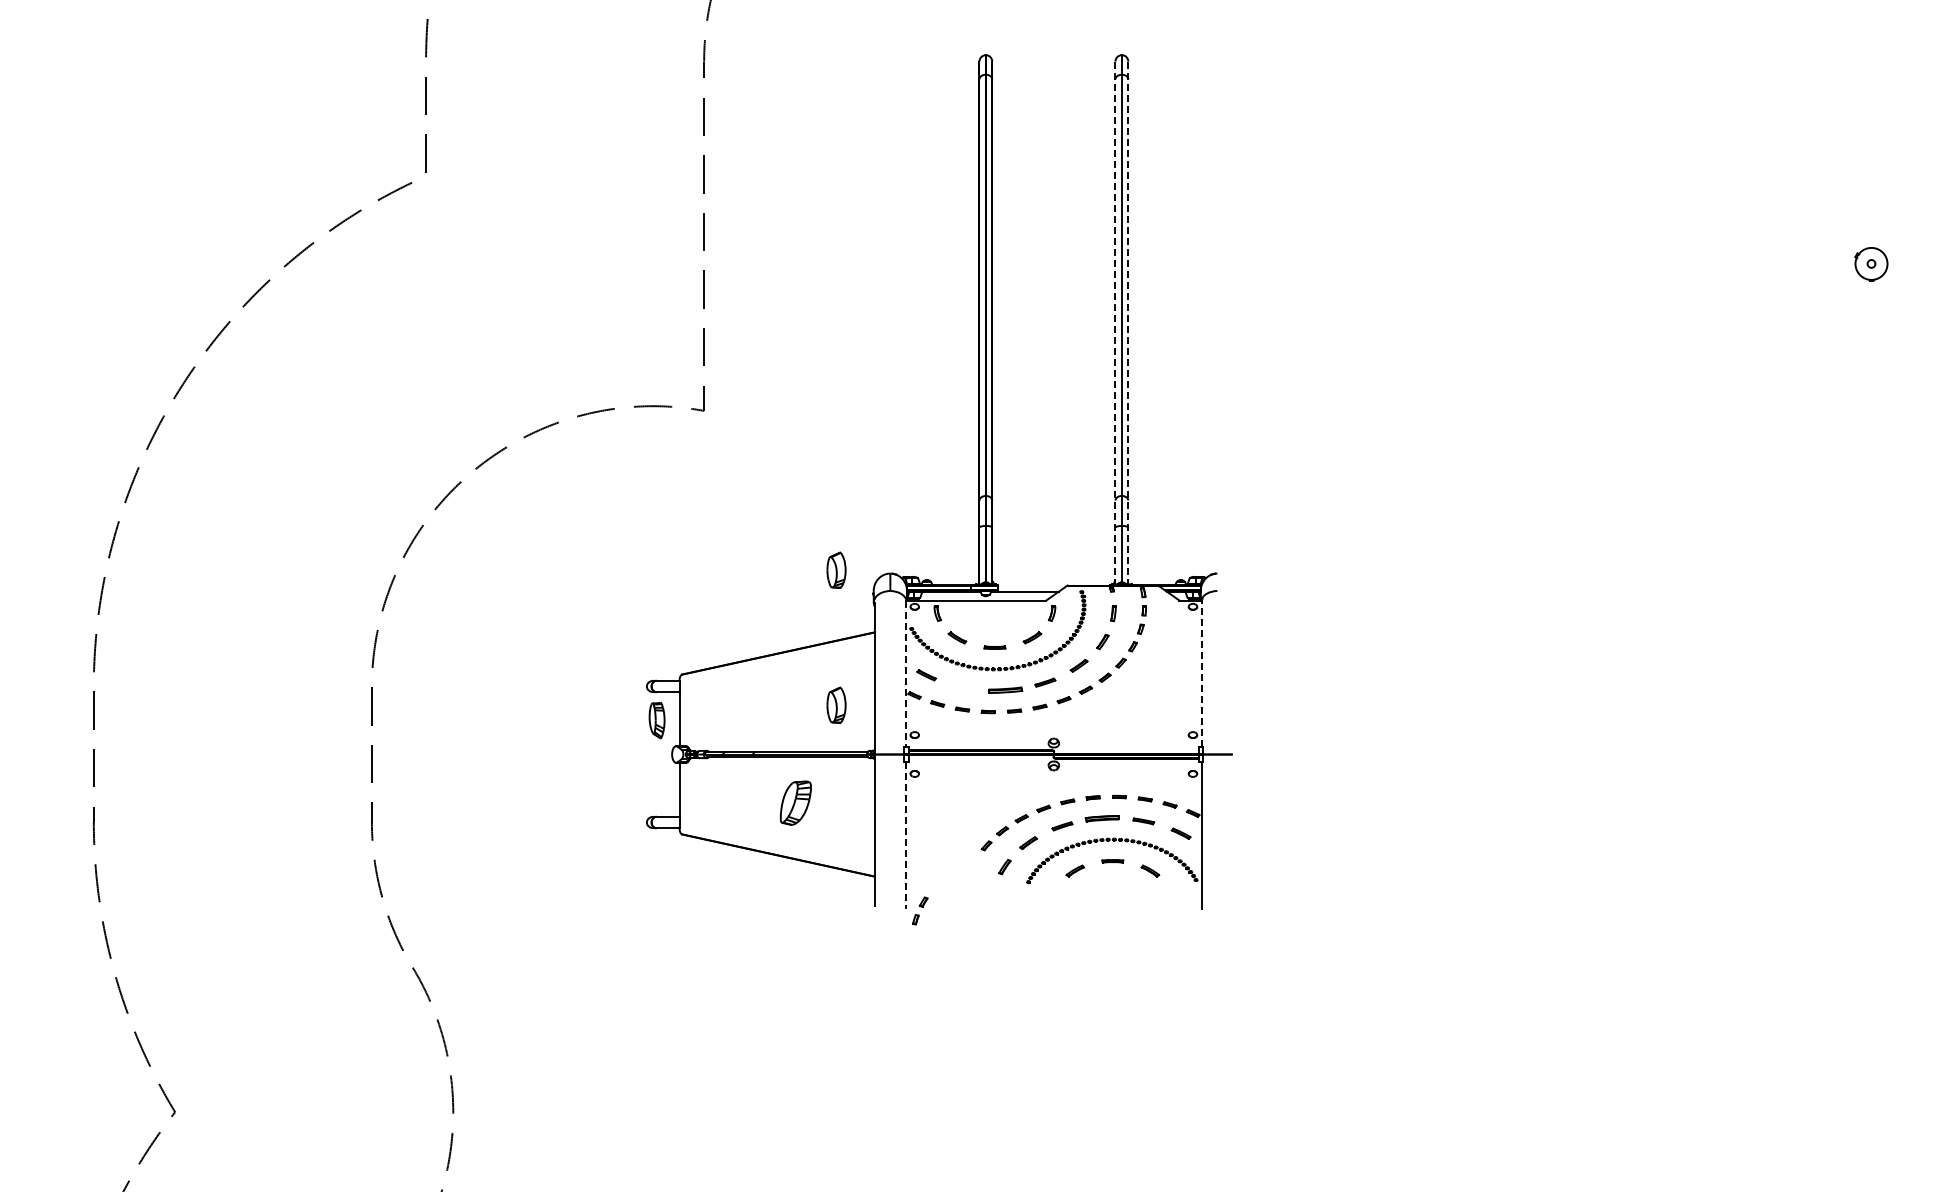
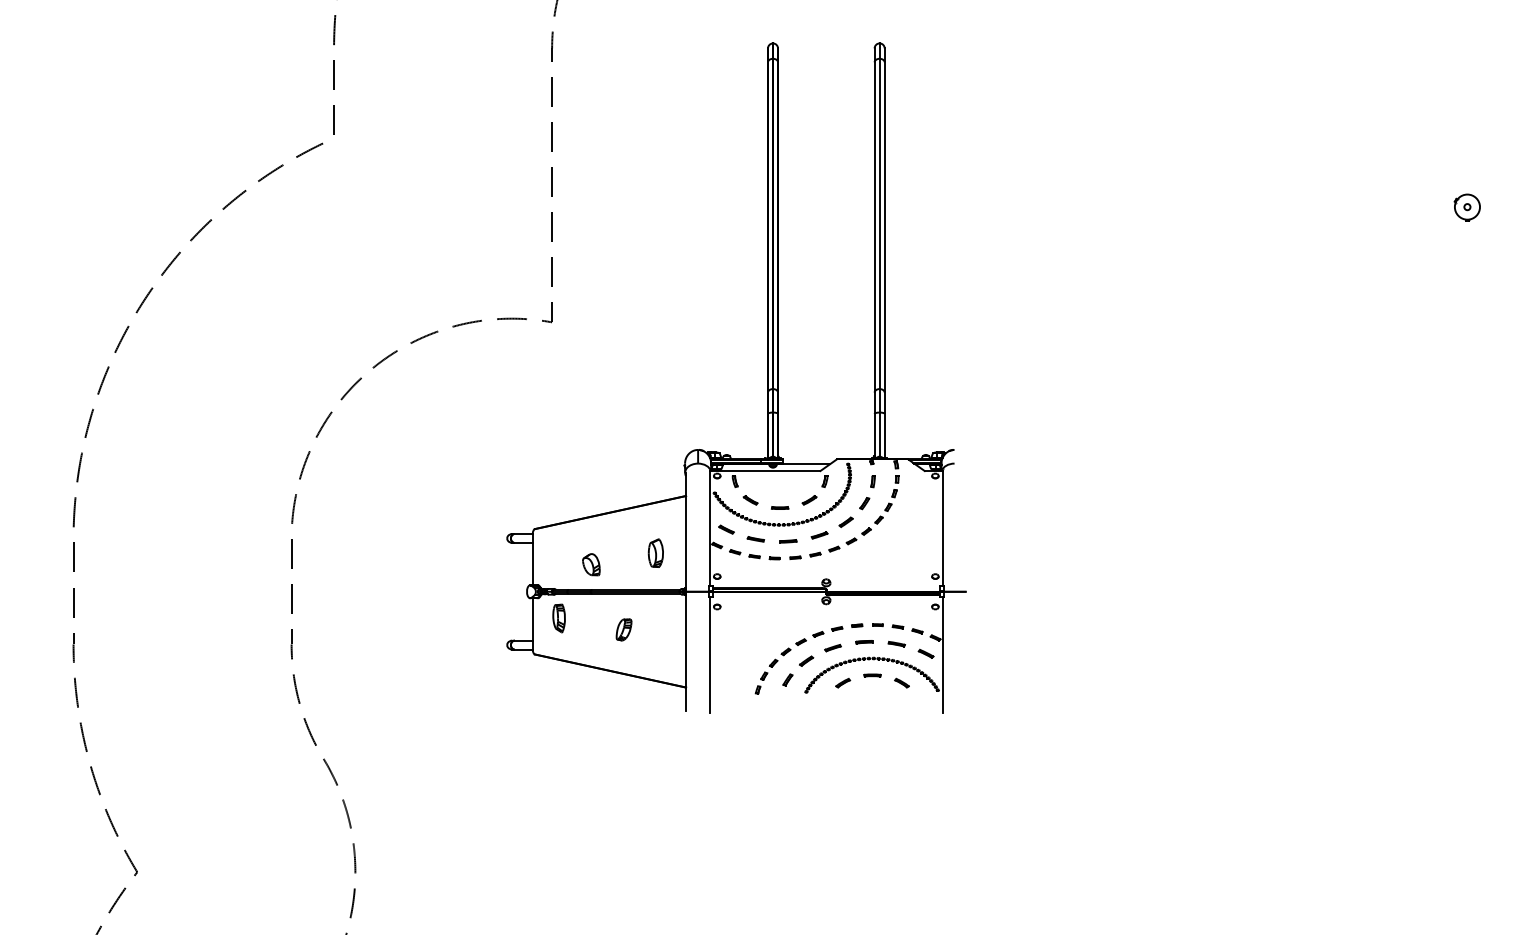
line: (1115, 323) -> (874, 253), dashed -> solid
line: (1128, 323) -> (884, 253), dashed -> solid
part: (836, 569) -> (655, 446), removed
line: (1202, 673) -> (942, 528), dashed -> solid
line: (905, 674) -> (709, 529), dashed -> solid
part: (963, 687) -> (755, 539), added
part: (1005, 689) -> (788, 540), size x0.62
part: (753, 719) -> (590, 564), added
part: (656, 720) -> (558, 618), moved
part: (795, 802) -> (623, 629), size x0.62
part: (1101, 818) -> (863, 641), size x0.62
line: (905, 835) -> (709, 655), dashed -> solid
part: (920, 910) -> (761, 682), moved

